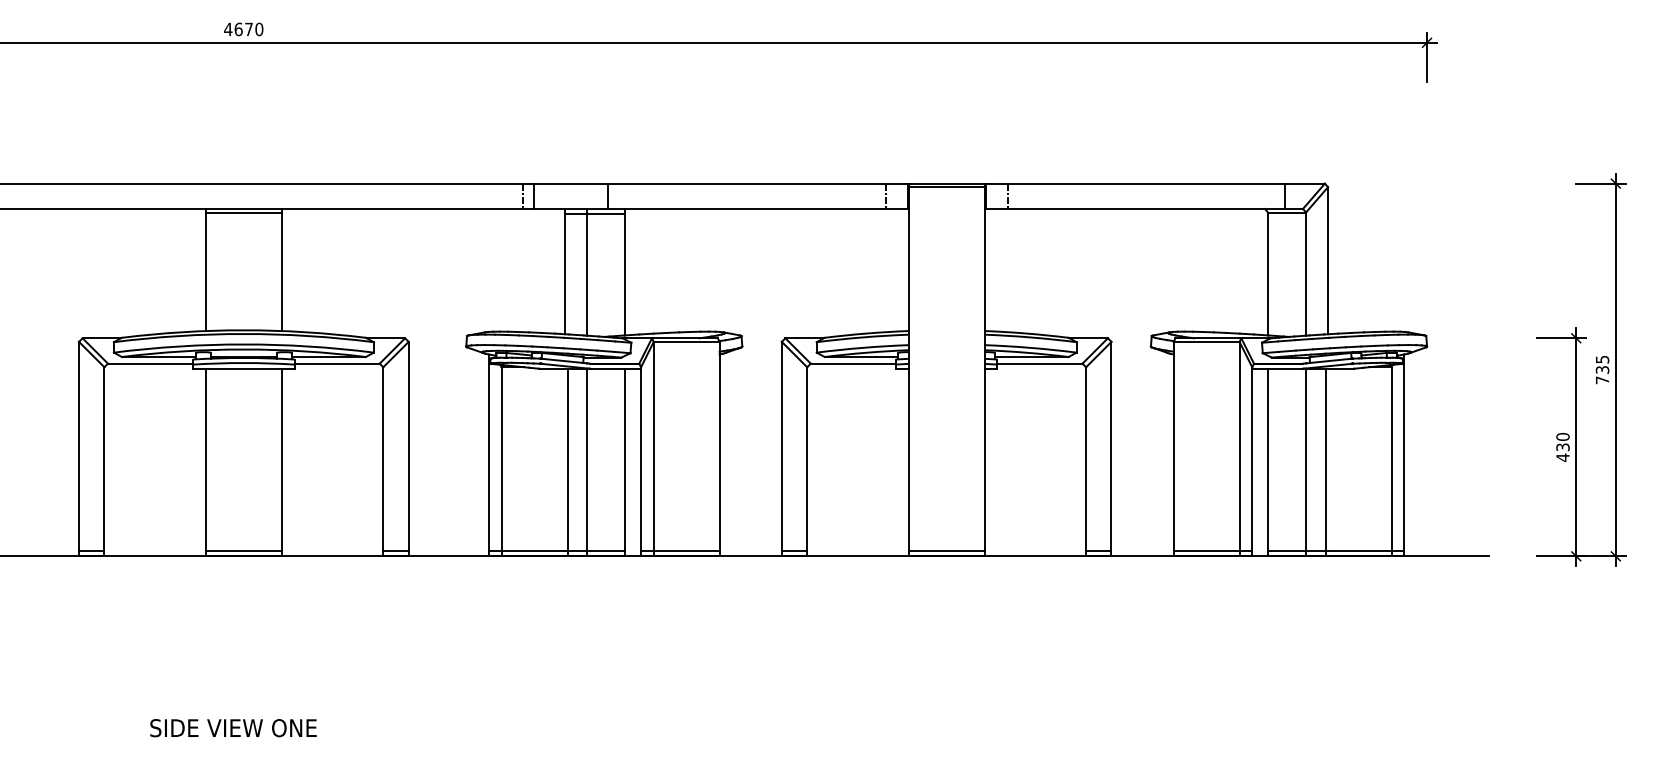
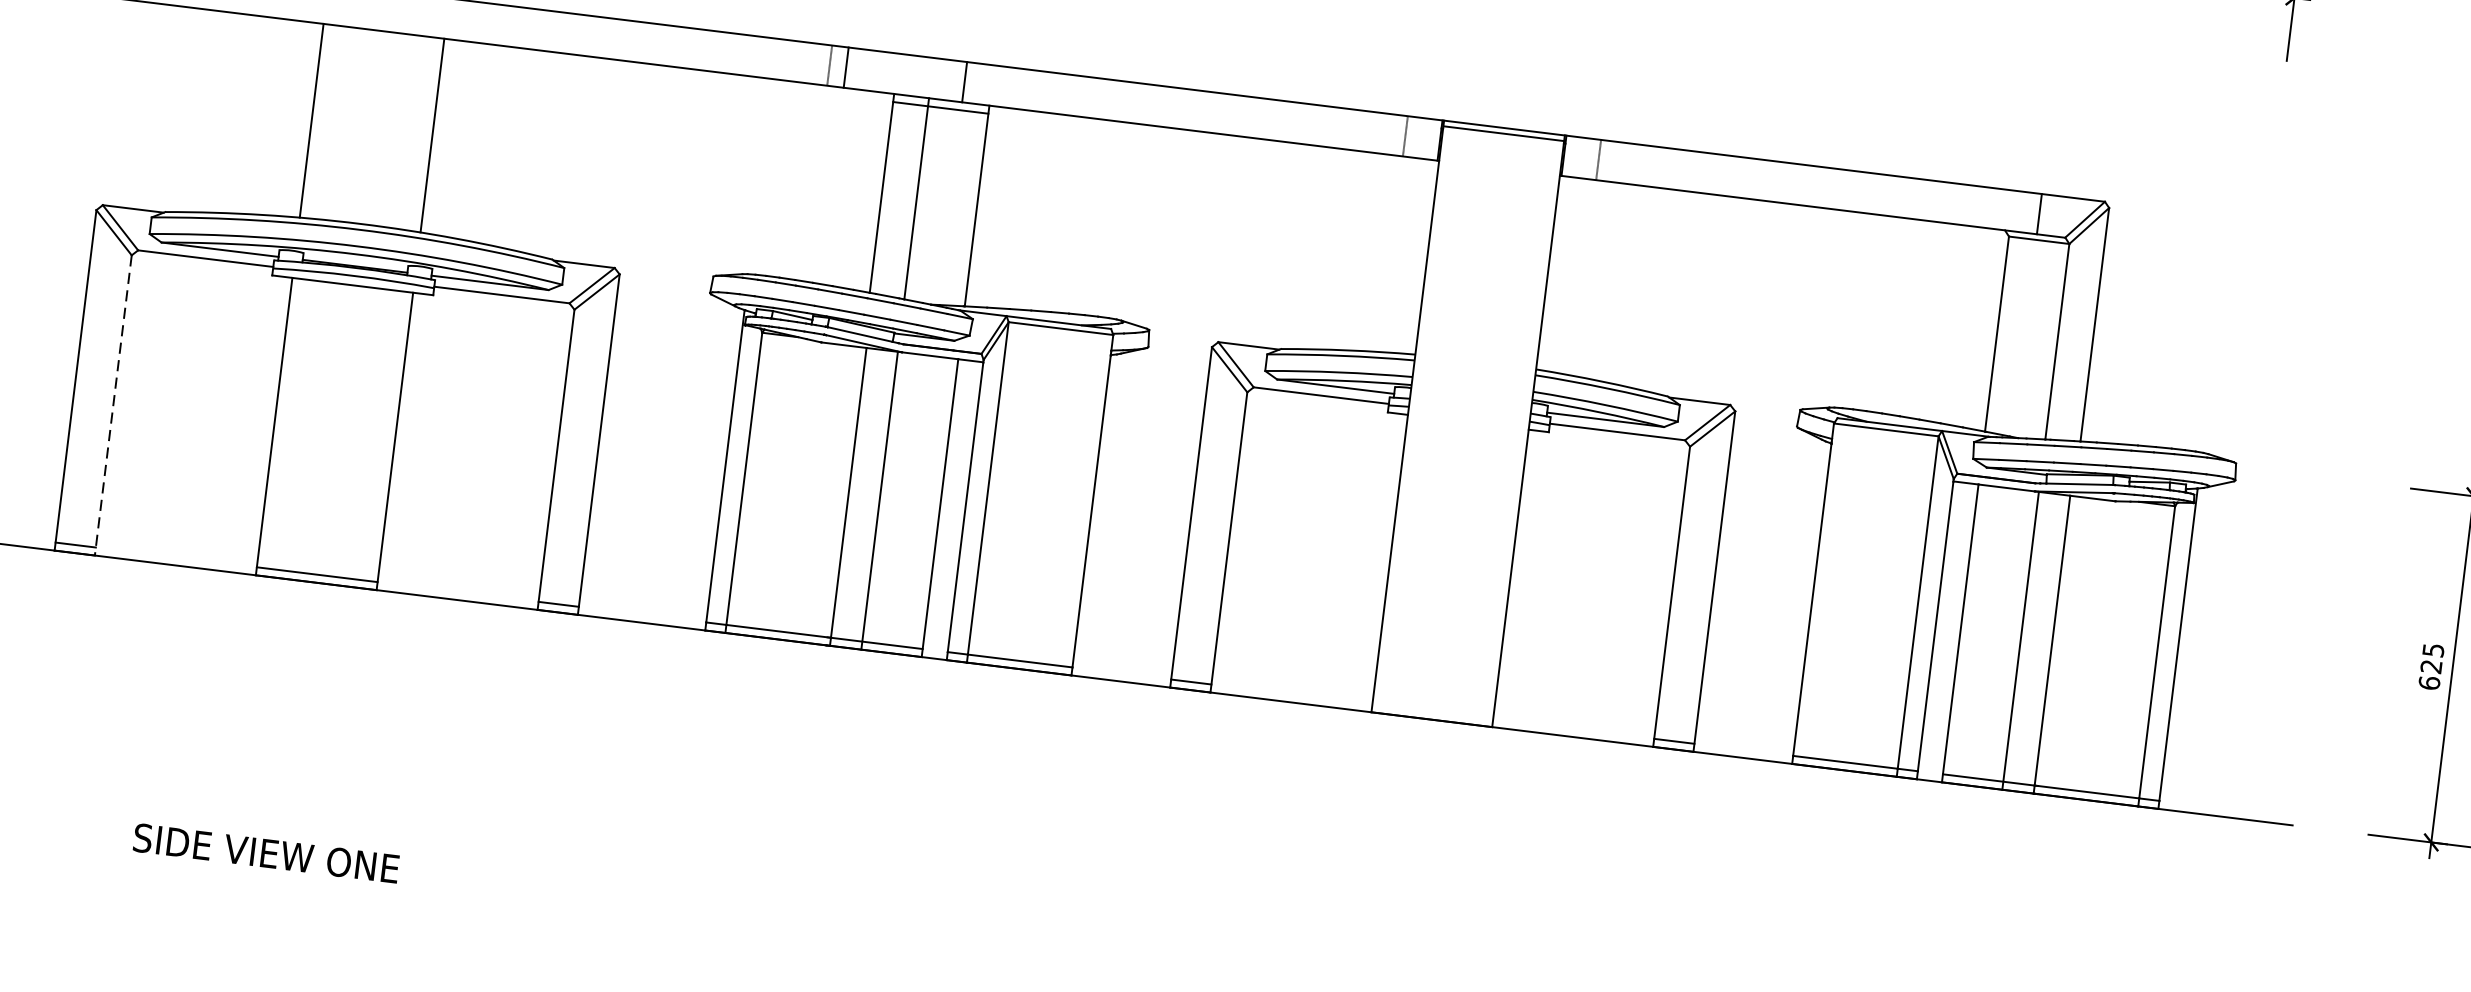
line: (243, 212) -> (382, 36), removed
text: (1562, 447) -> (2430, 666), 430 -> 625
line: (104, 461) -> (113, 404), solid -> dashed
line: (946, 551) -> (1432, 711), removed

